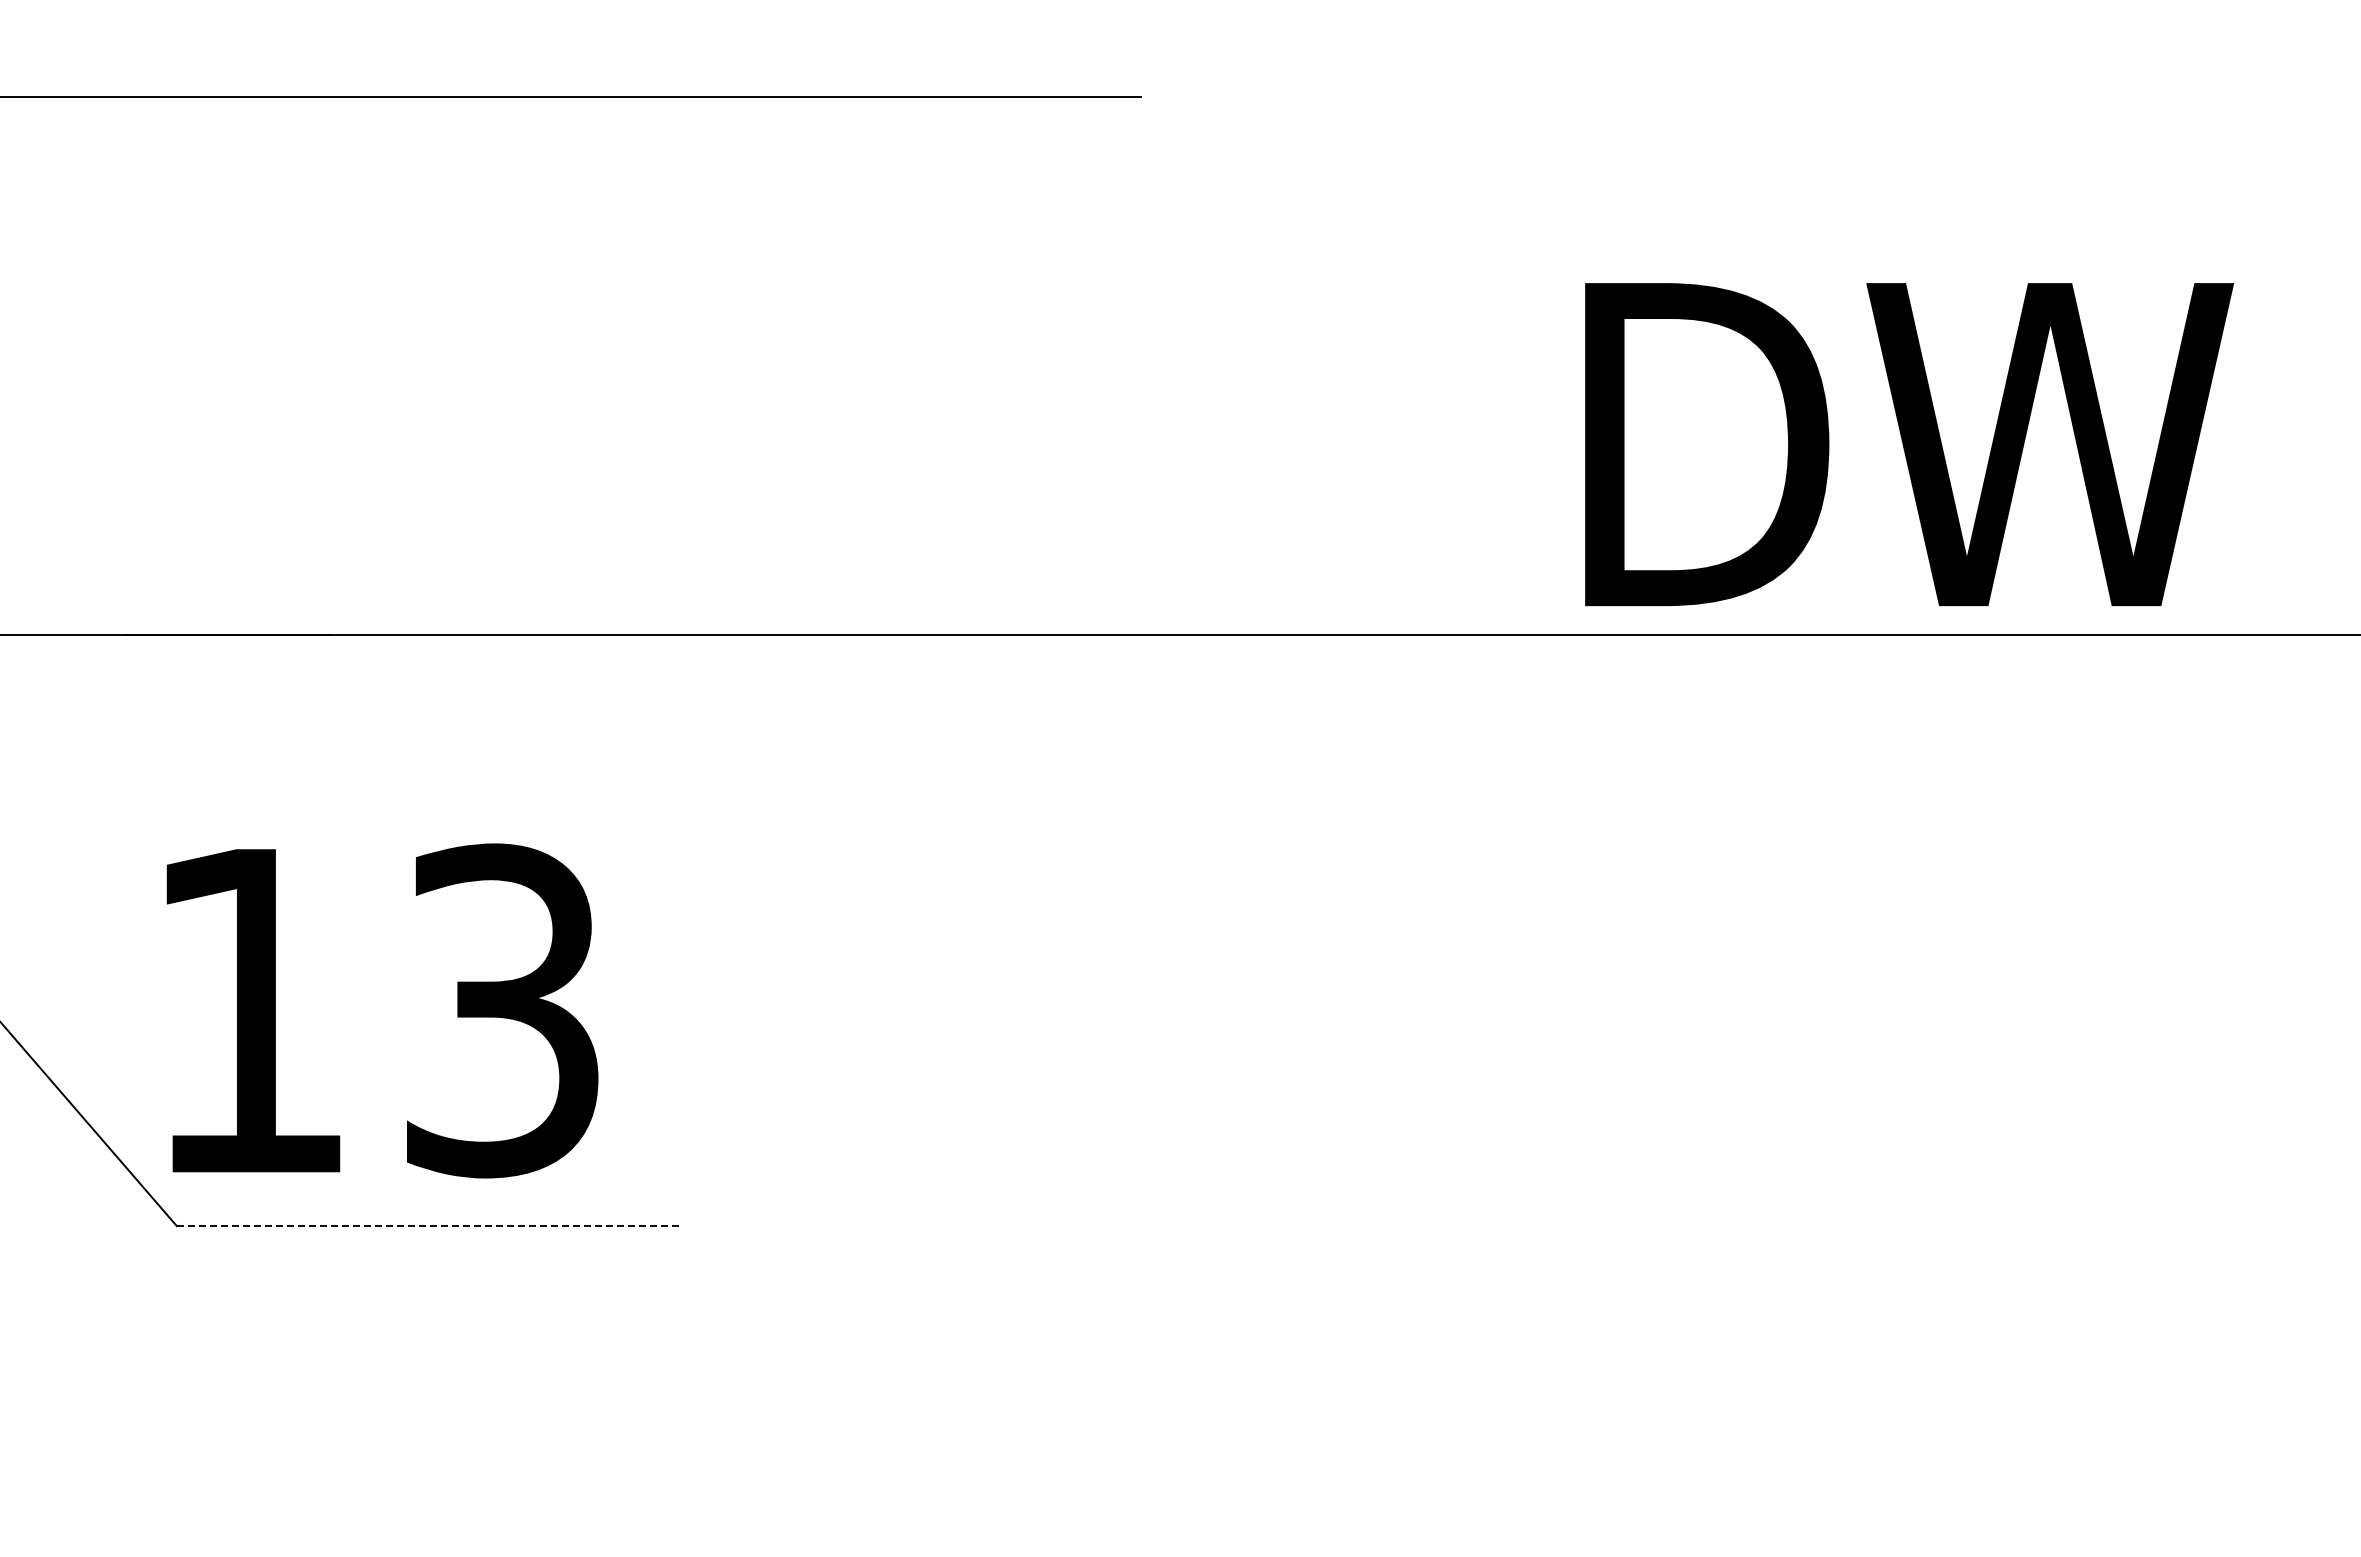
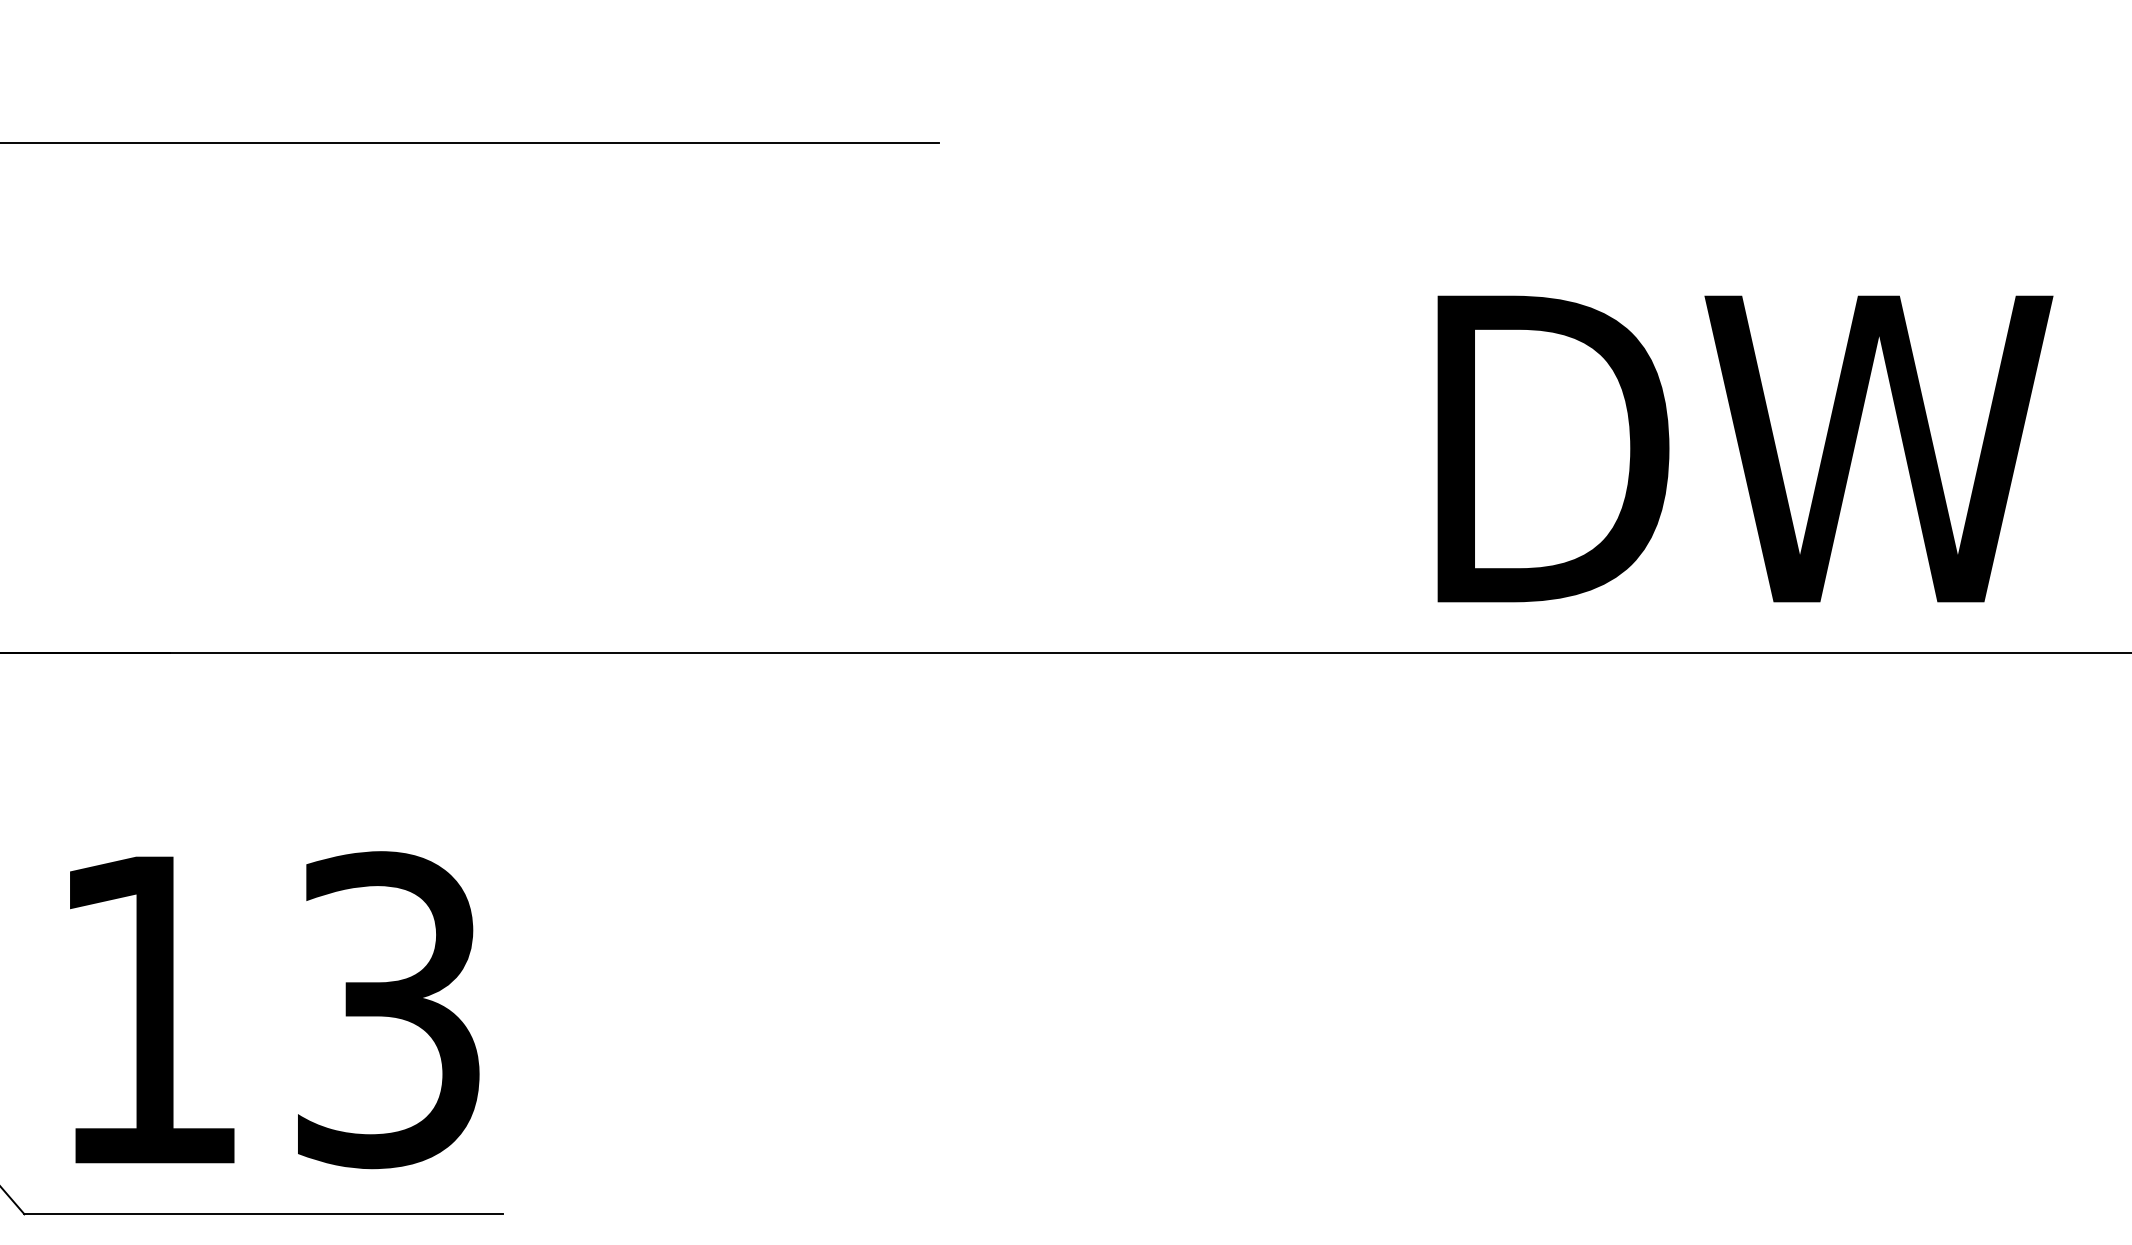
text: (1909, 444) -> (1745, 448), moved
text: (382, 1010) -> (274, 1009), moved
line: (429, 1226) -> (264, 1214), dashed -> solid

